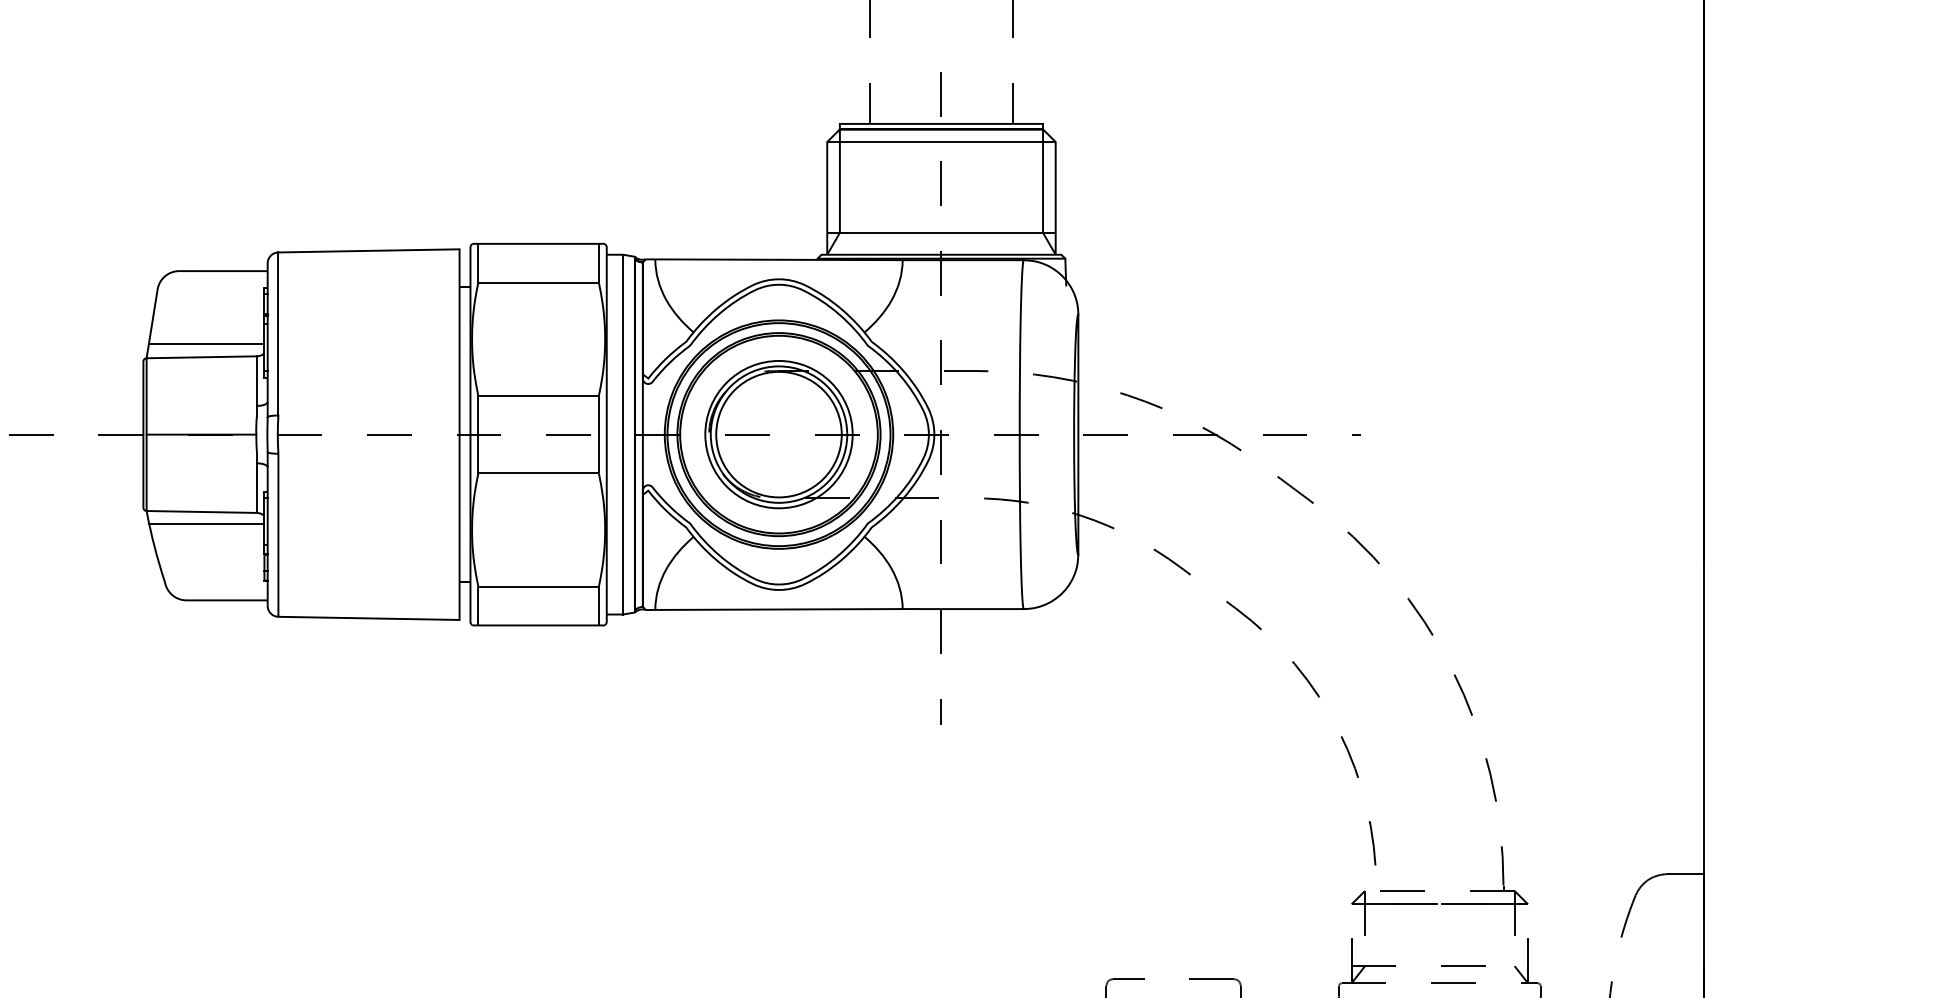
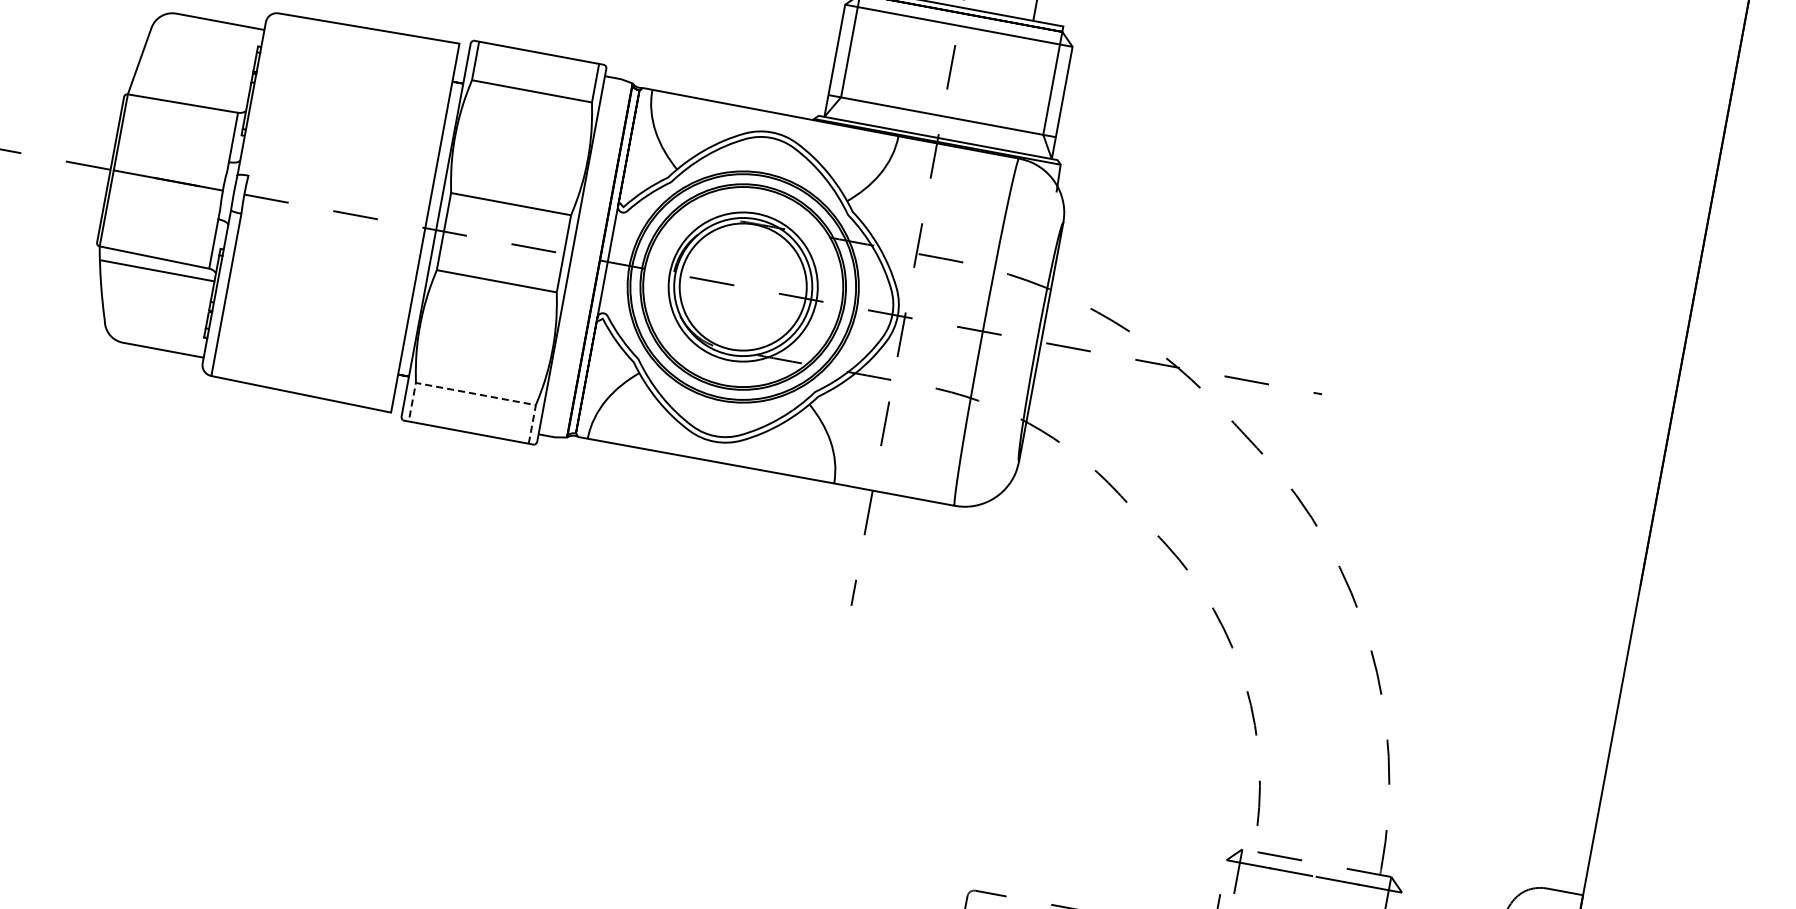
line: (278, 333) -> (263, 94), removed
line: (206, 343) -> (190, 90), removed
line: (623, 434) -> (588, 258), removed
line: (538, 586) -> (475, 393), solid -> dashed

